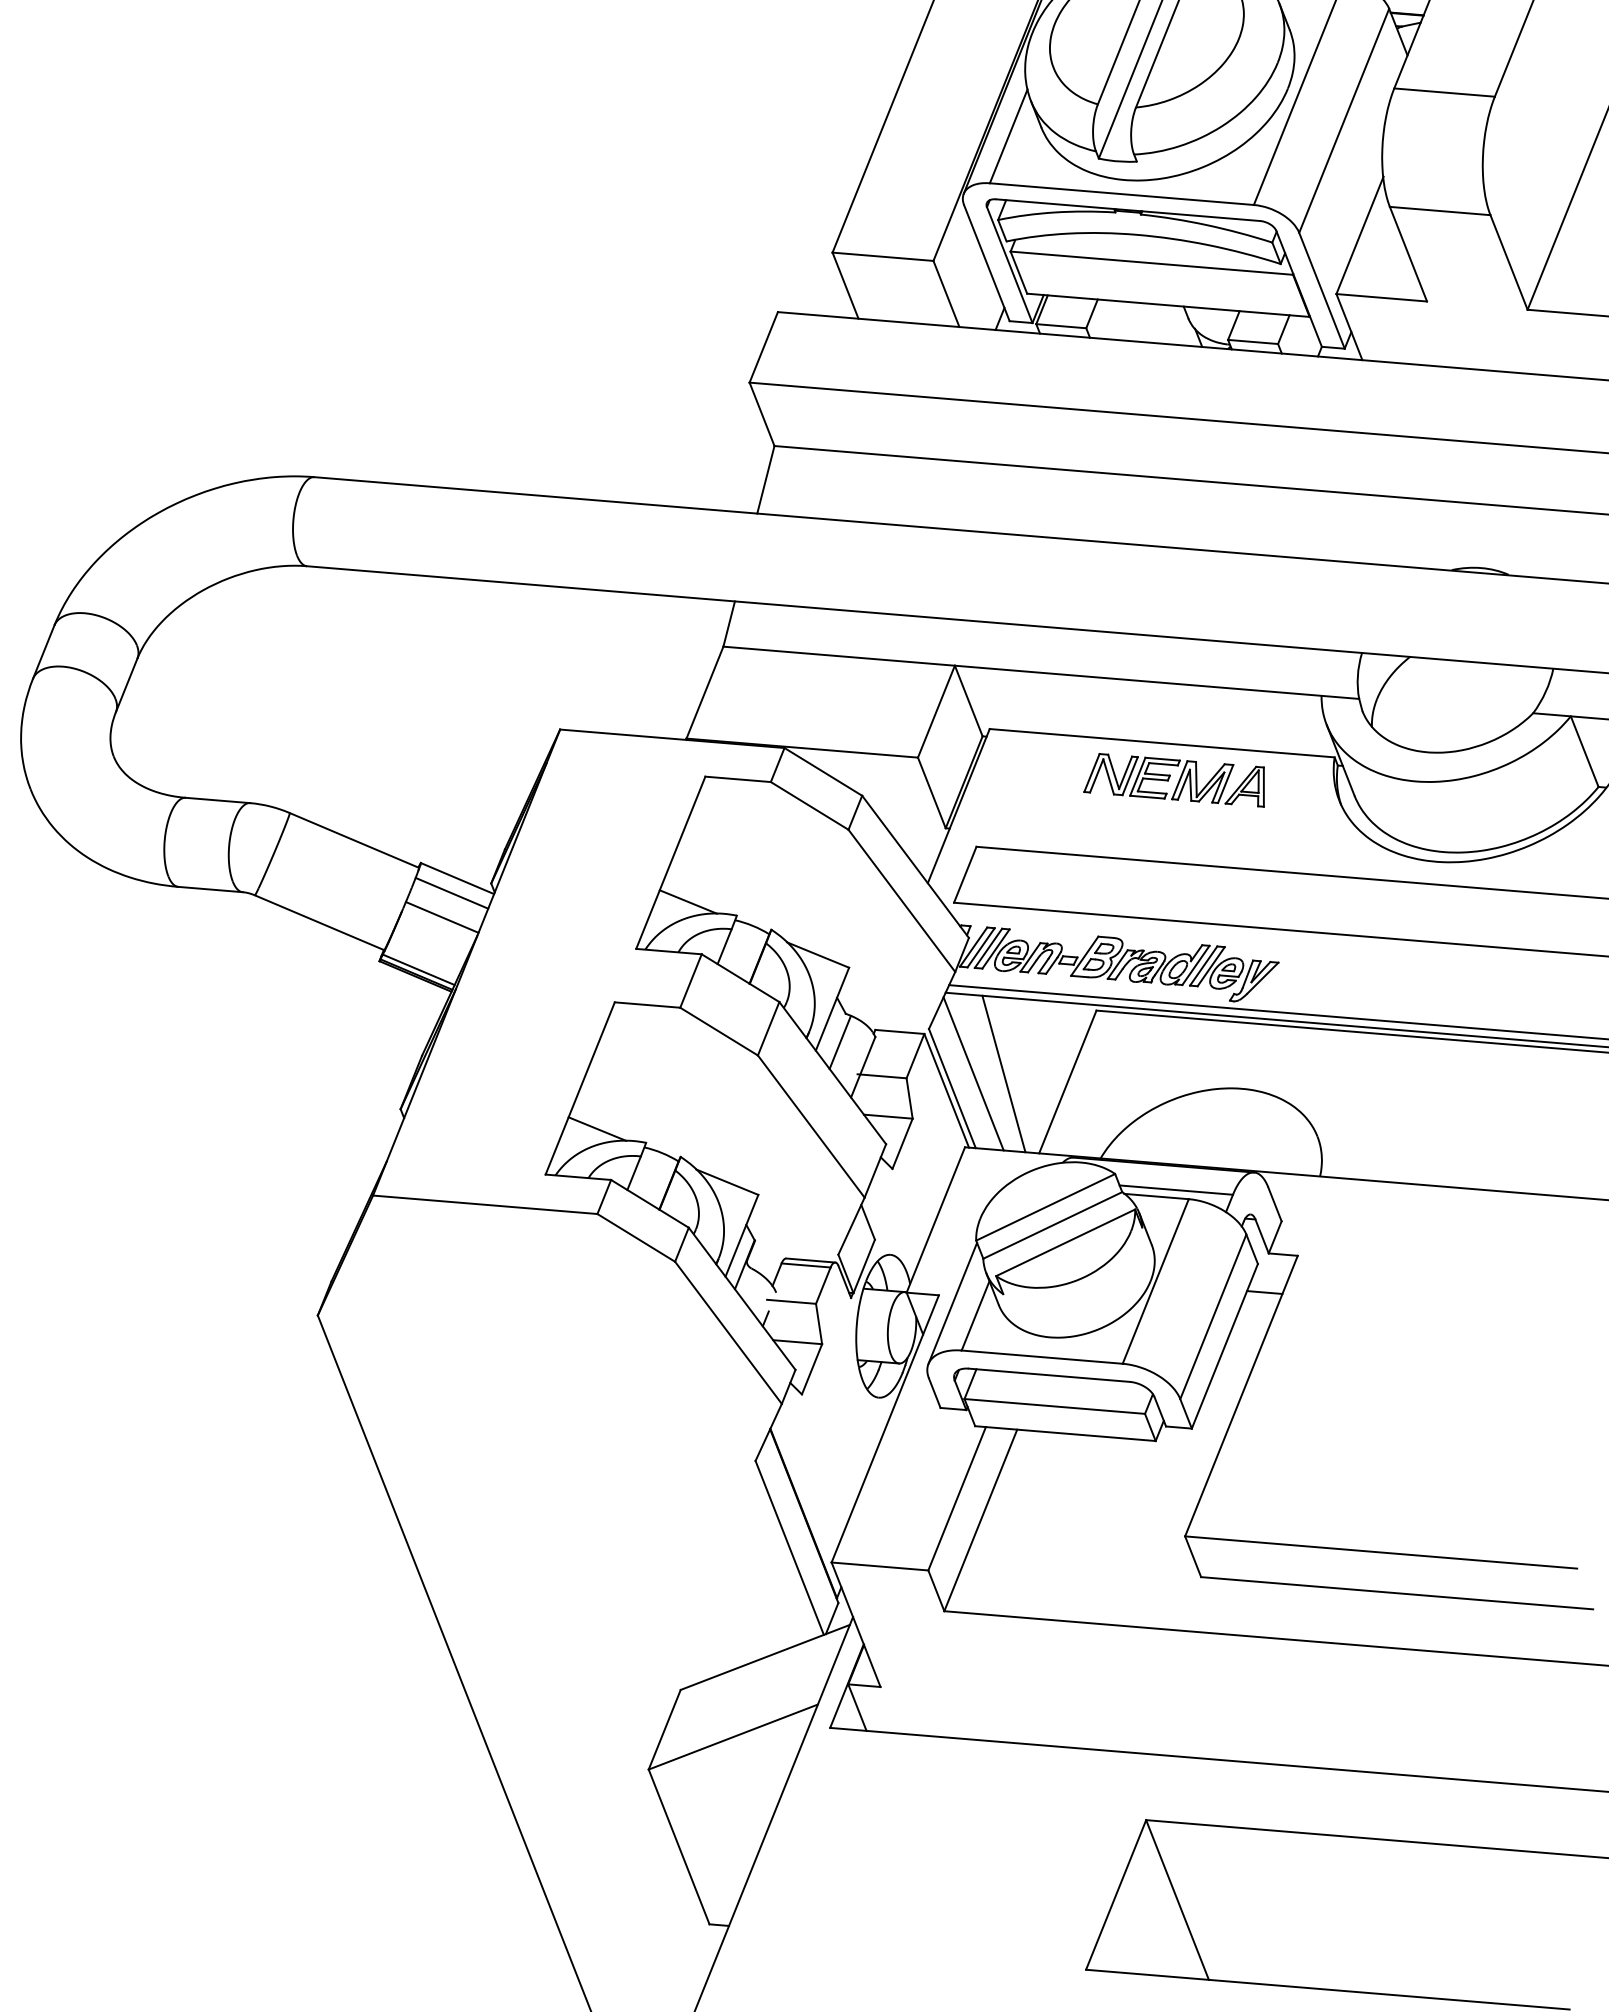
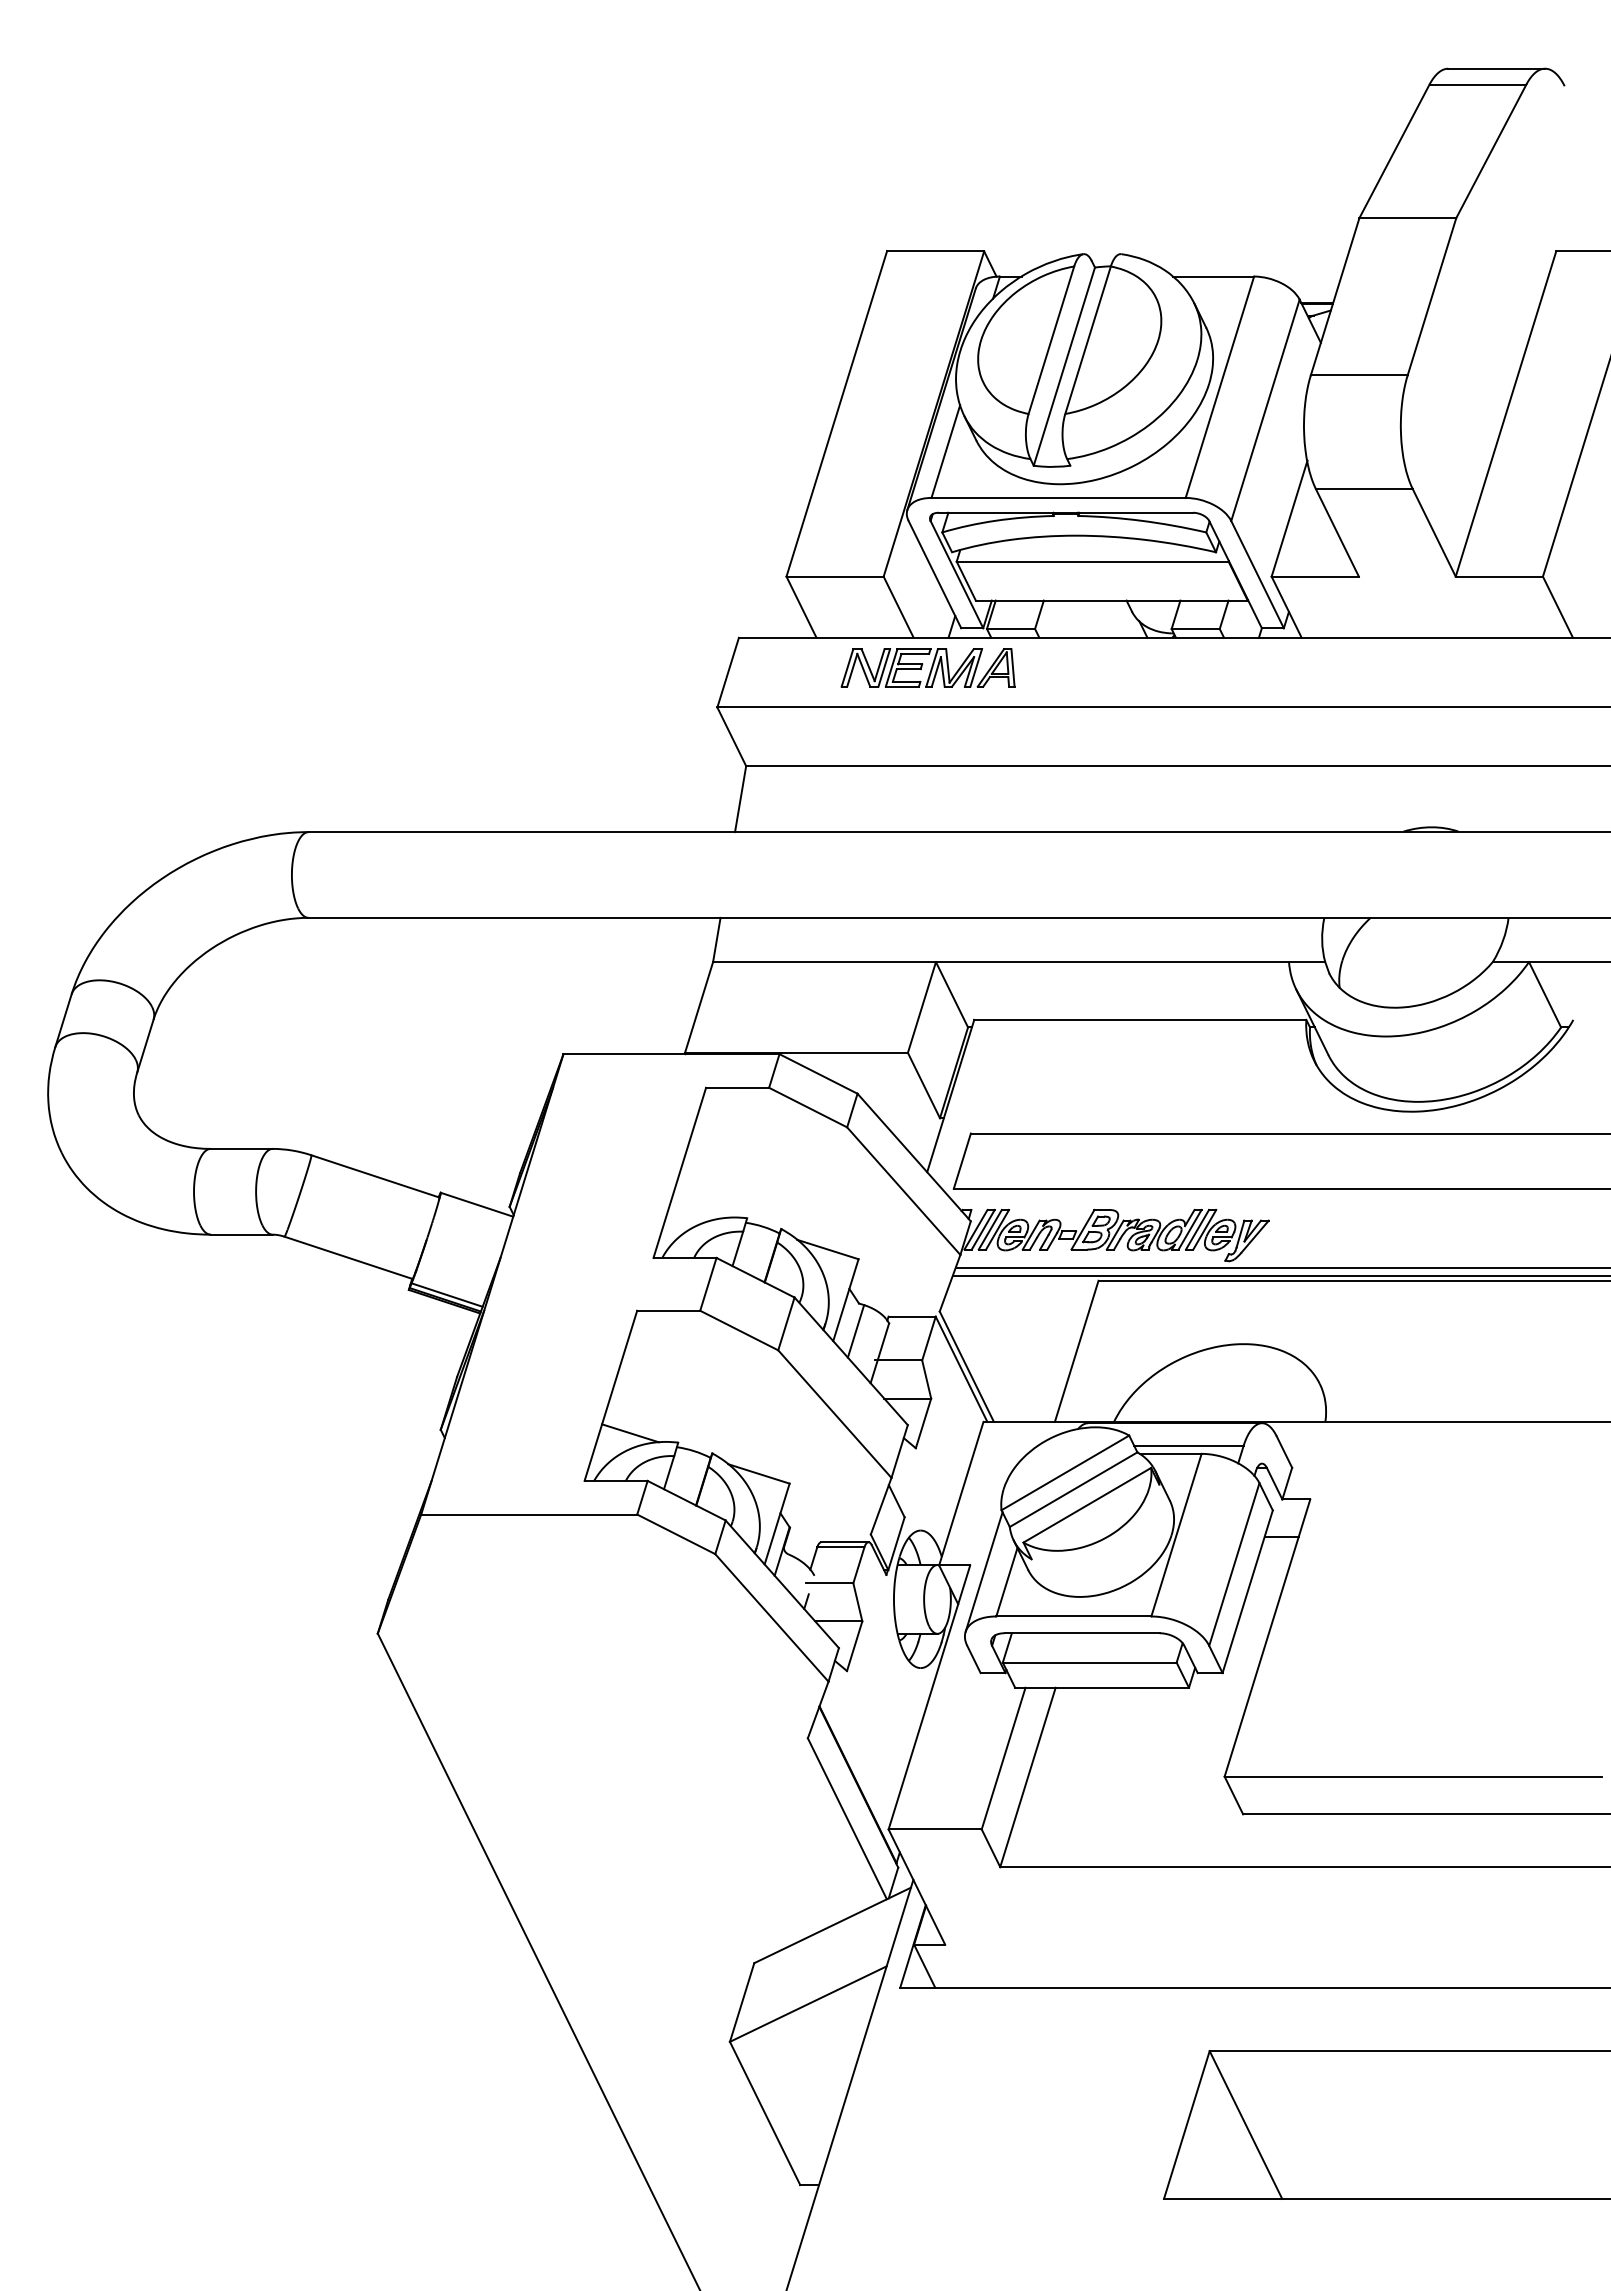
part: (1175, 779) -> (927, 667), moved
line: (451, 893) -> (472, 1219), removed
line: (688, 901) -> (699, 1208), removed
line: (442, 916) -> (465, 1242), removed
line: (973, 1073) -> (985, 1350), removed
line: (1003, 1073) -> (1014, 1348), removed

